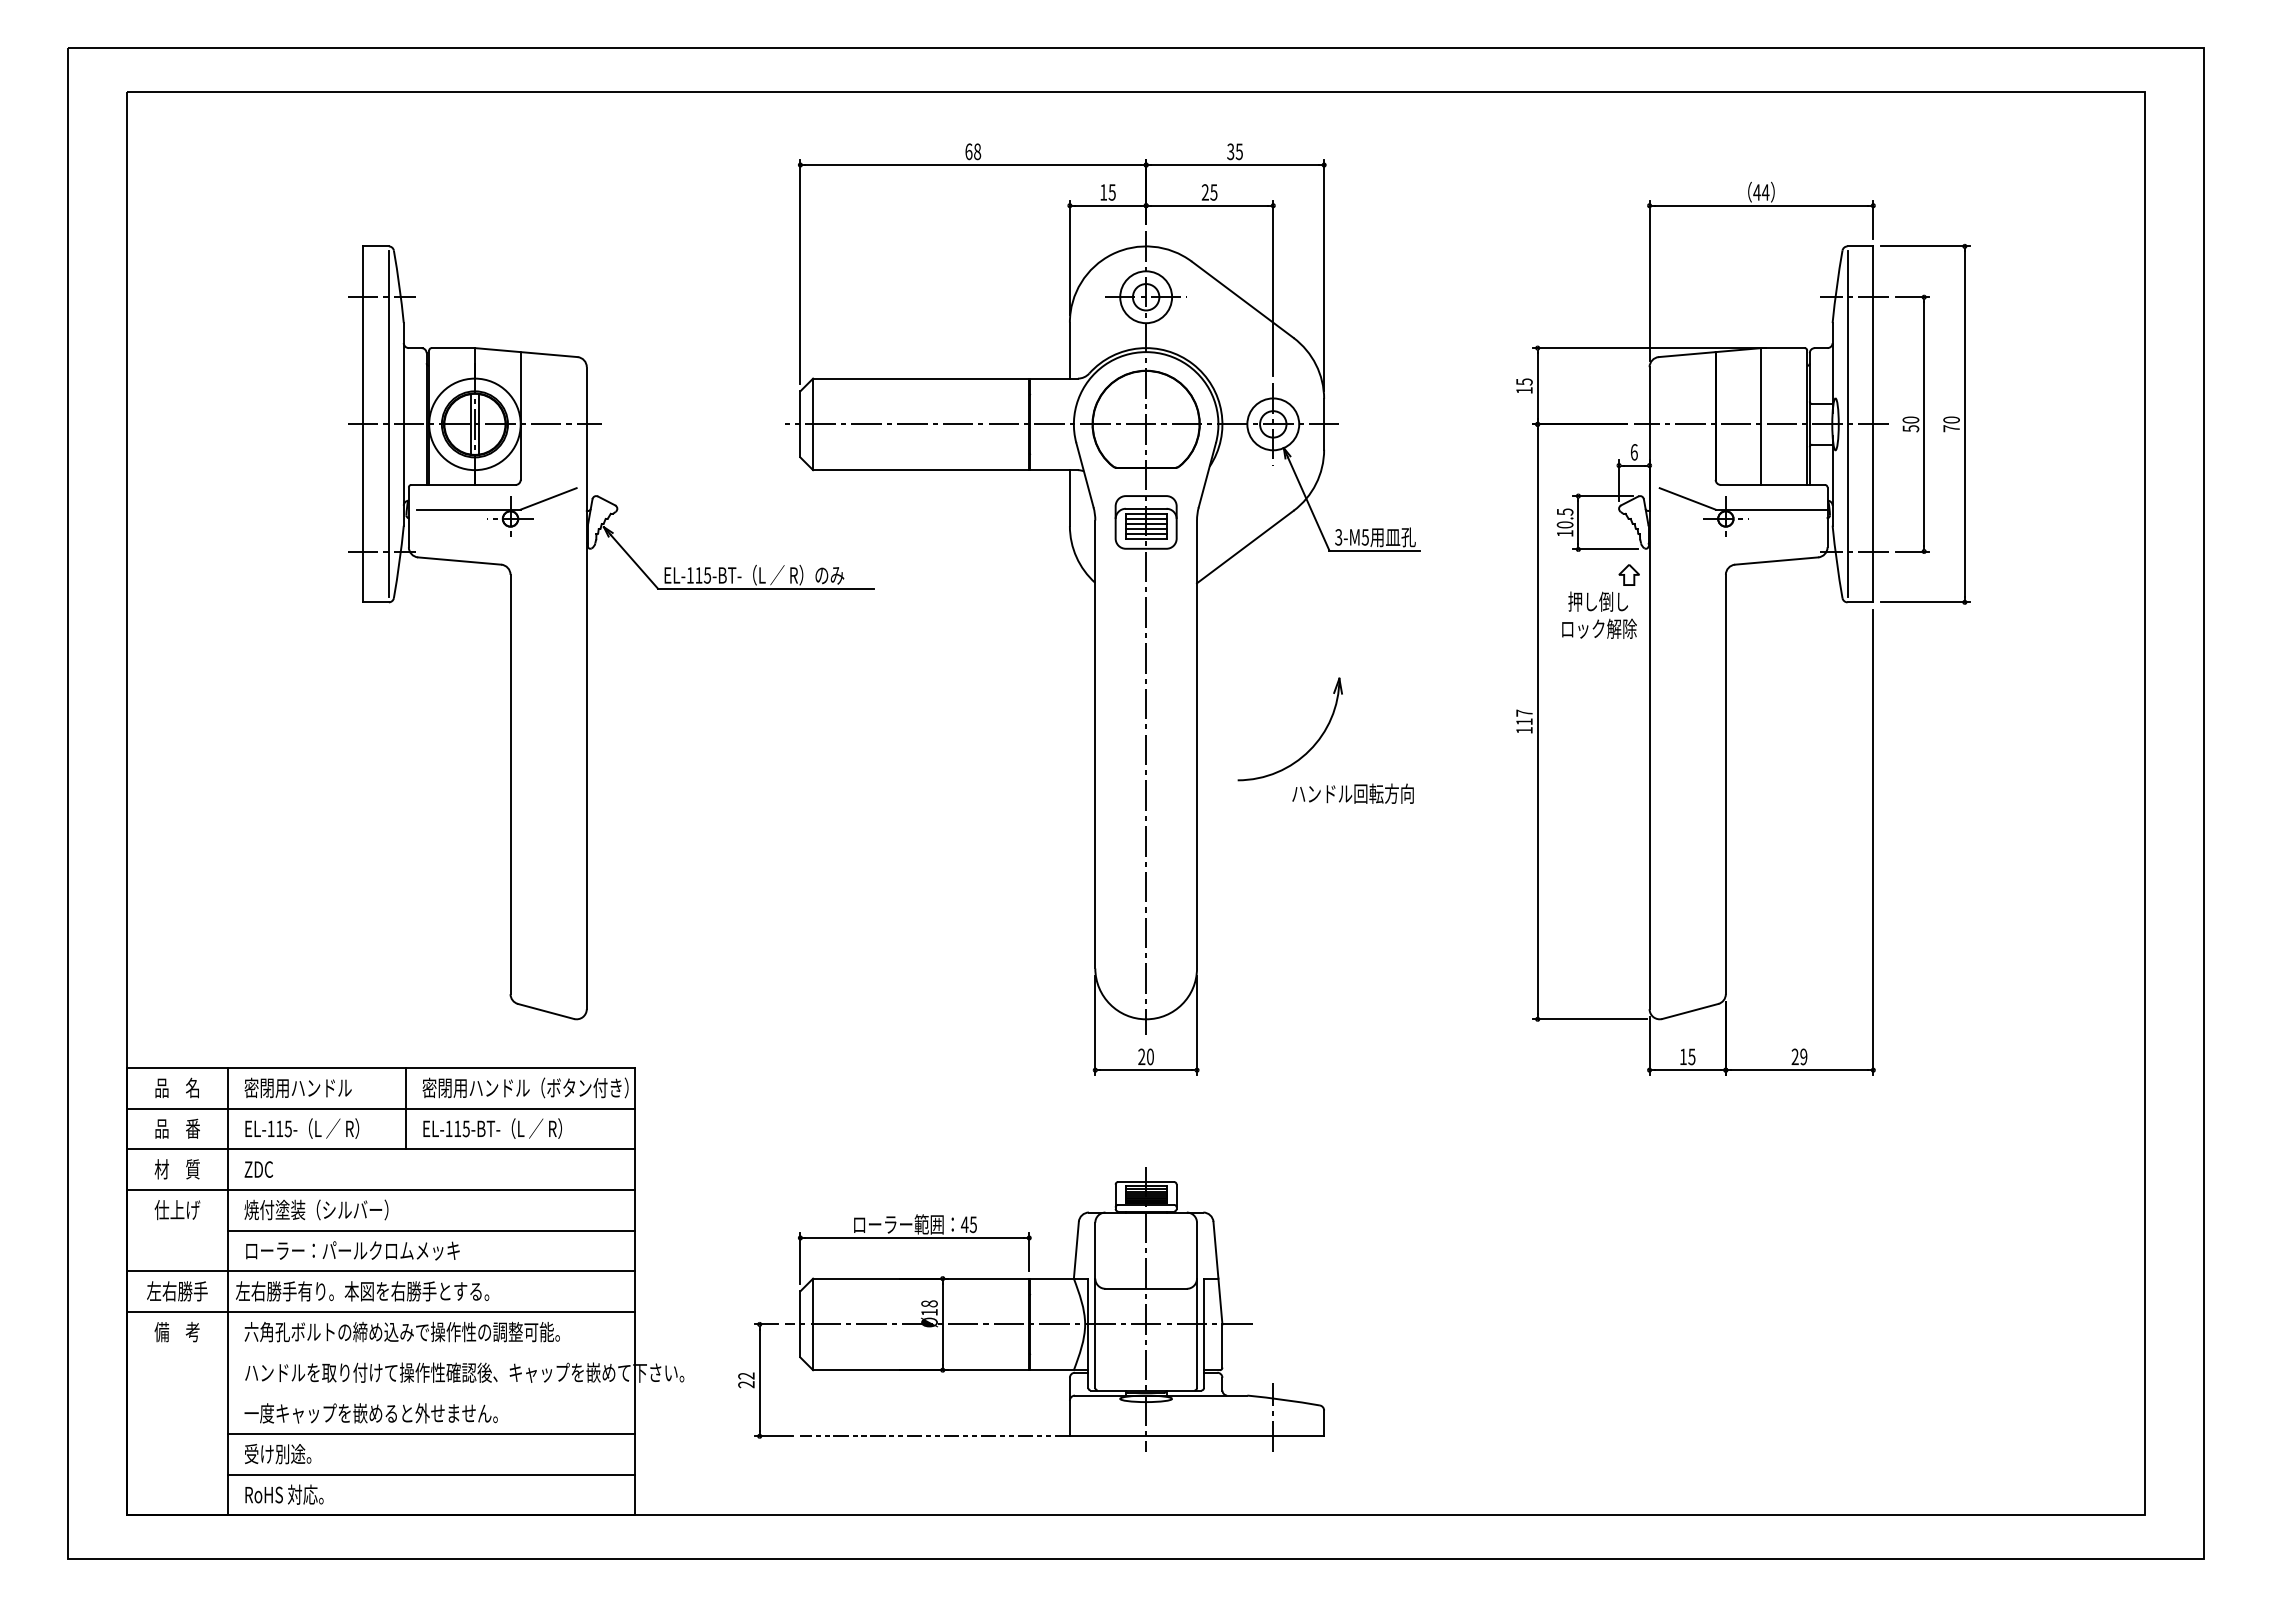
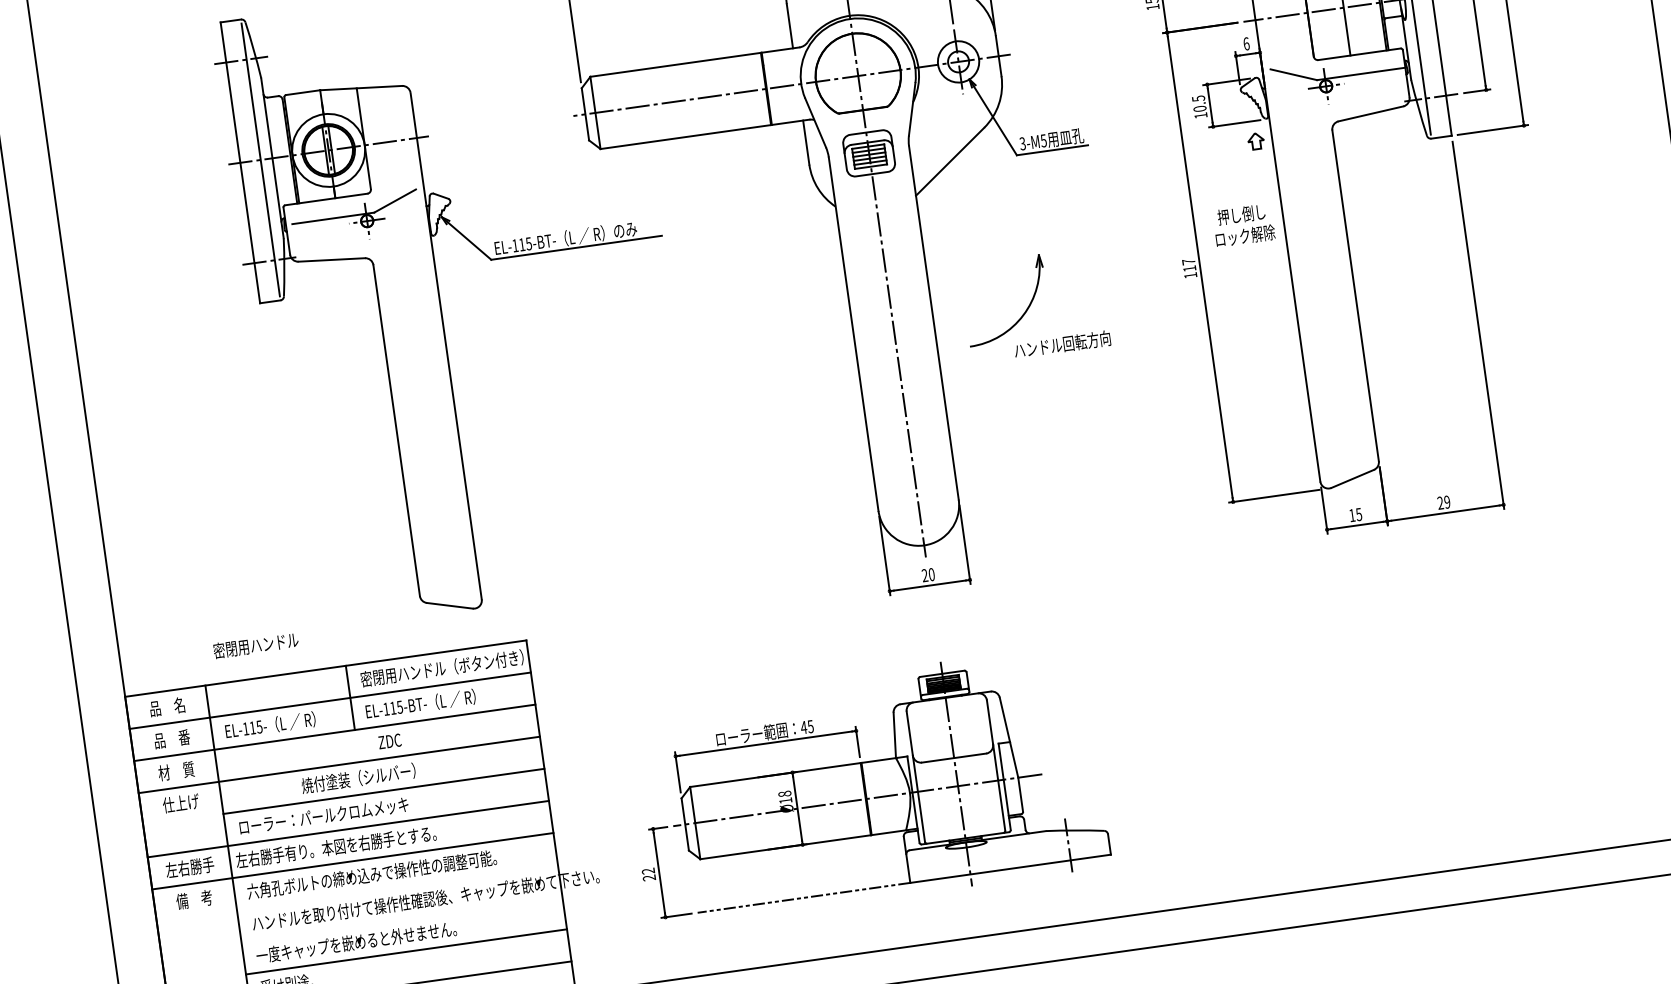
text: (1599, 614) -> (1243, 224), moved
text: (297, 1087) -> (255, 645), moved
text: (258, 1169) -> (389, 741), moved
text: (316, 1209) -> (358, 777), moved

